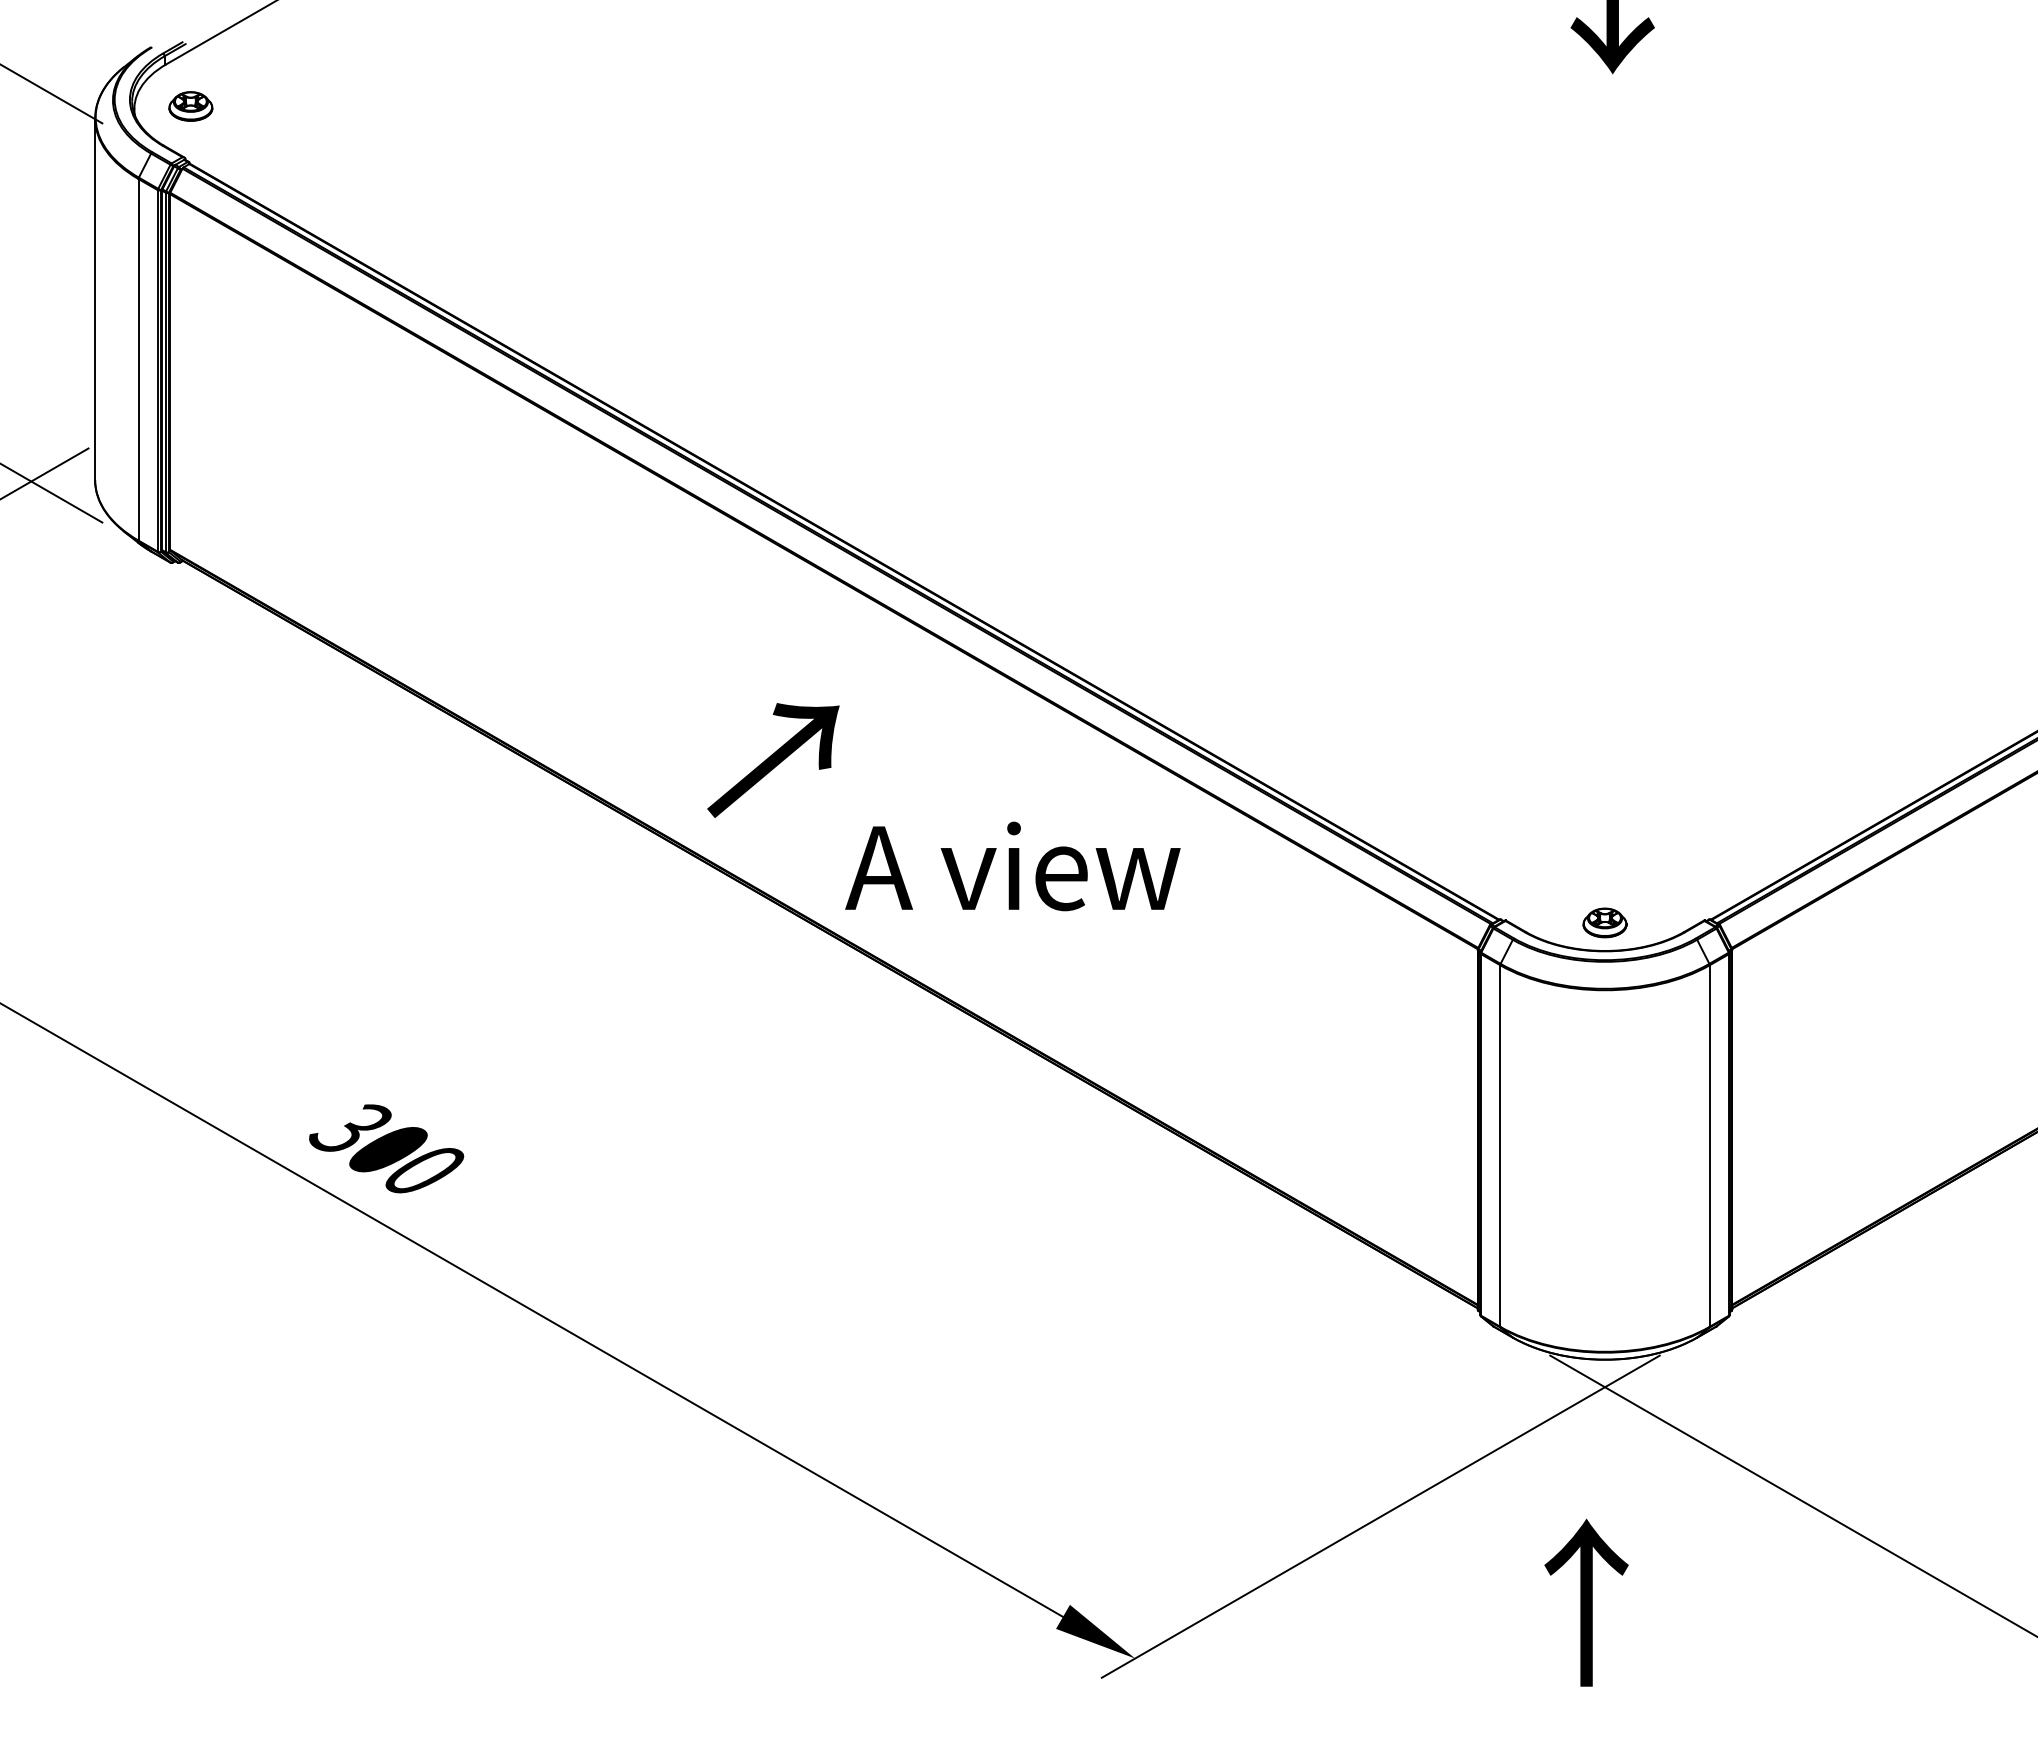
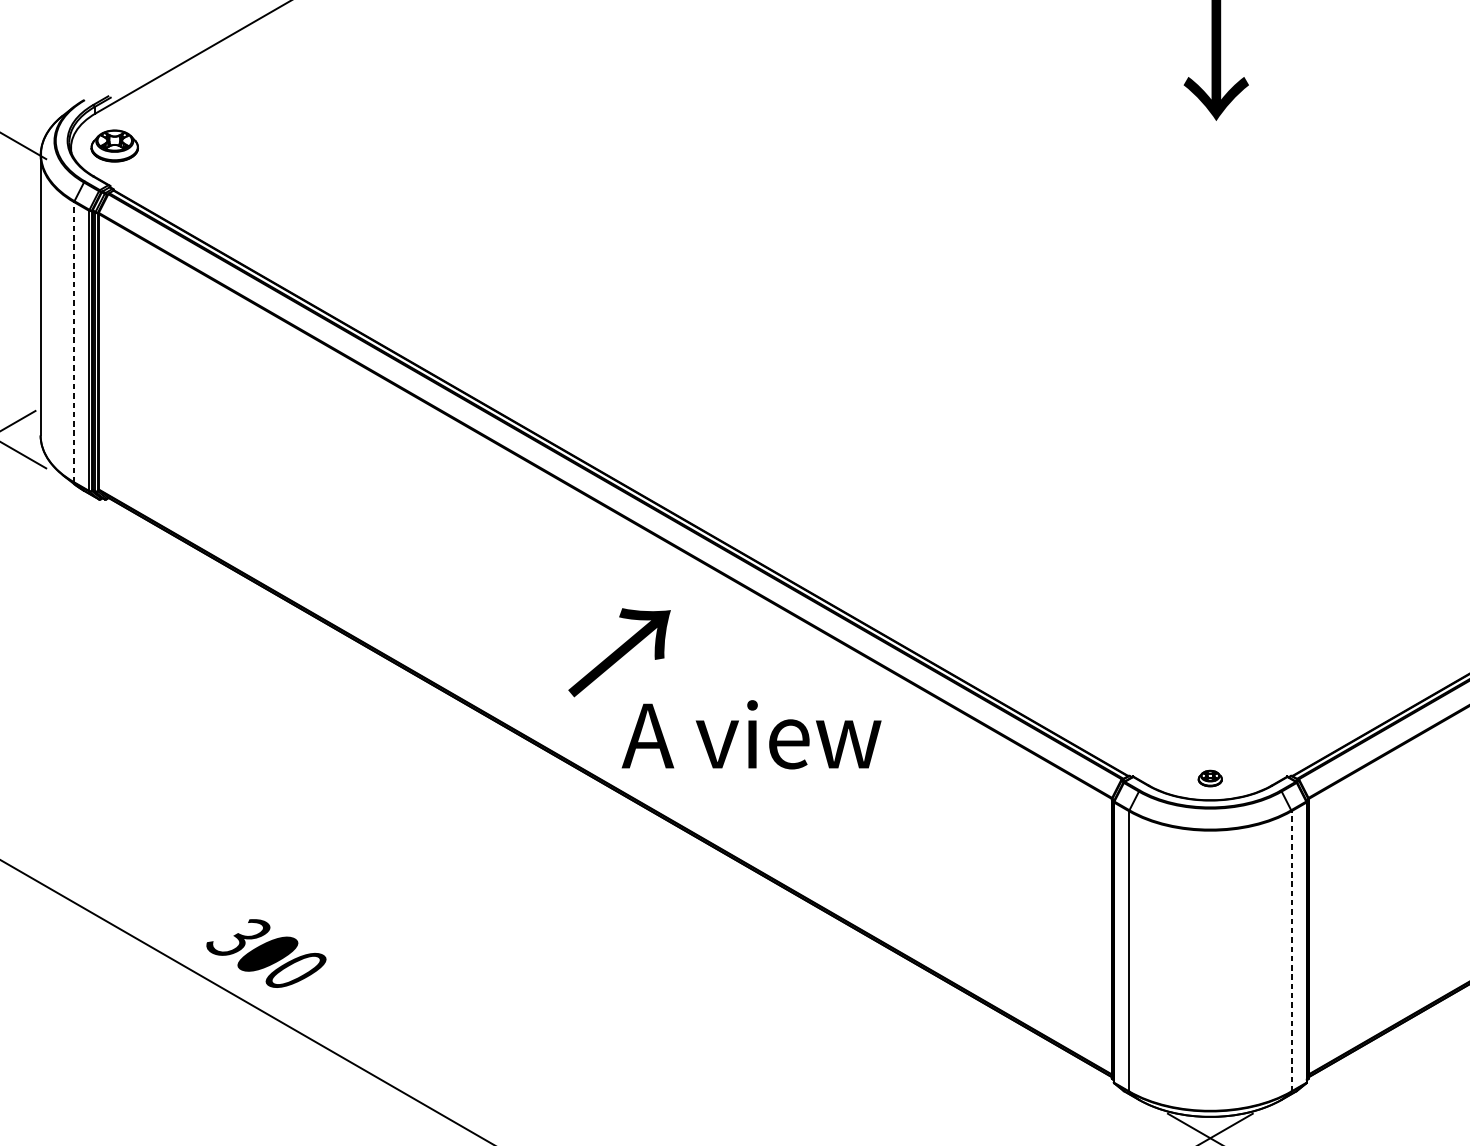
part: (190, 106) -> (114, 146), size x1.4
line: (138, 359) -> (74, 342), solid -> dashed
text: (773, 760) -> (619, 652), moved
part: (1604, 922) -> (1209, 778), size x0.7
line: (1709, 1146) -> (1291, 951), solid -> dashed

